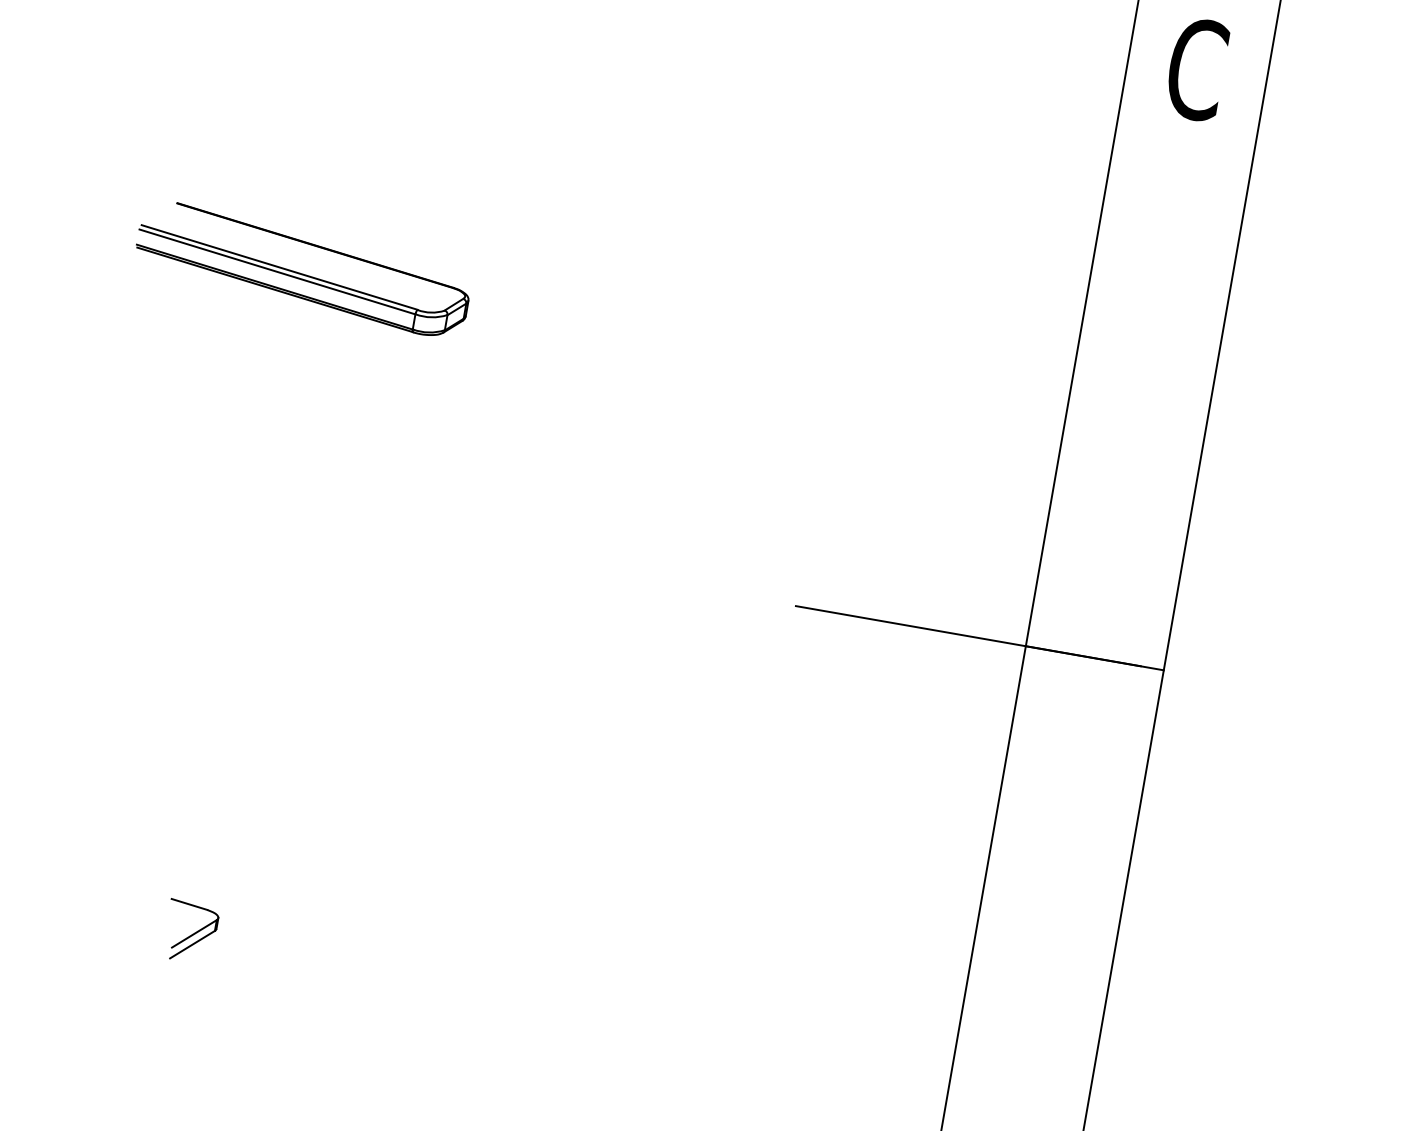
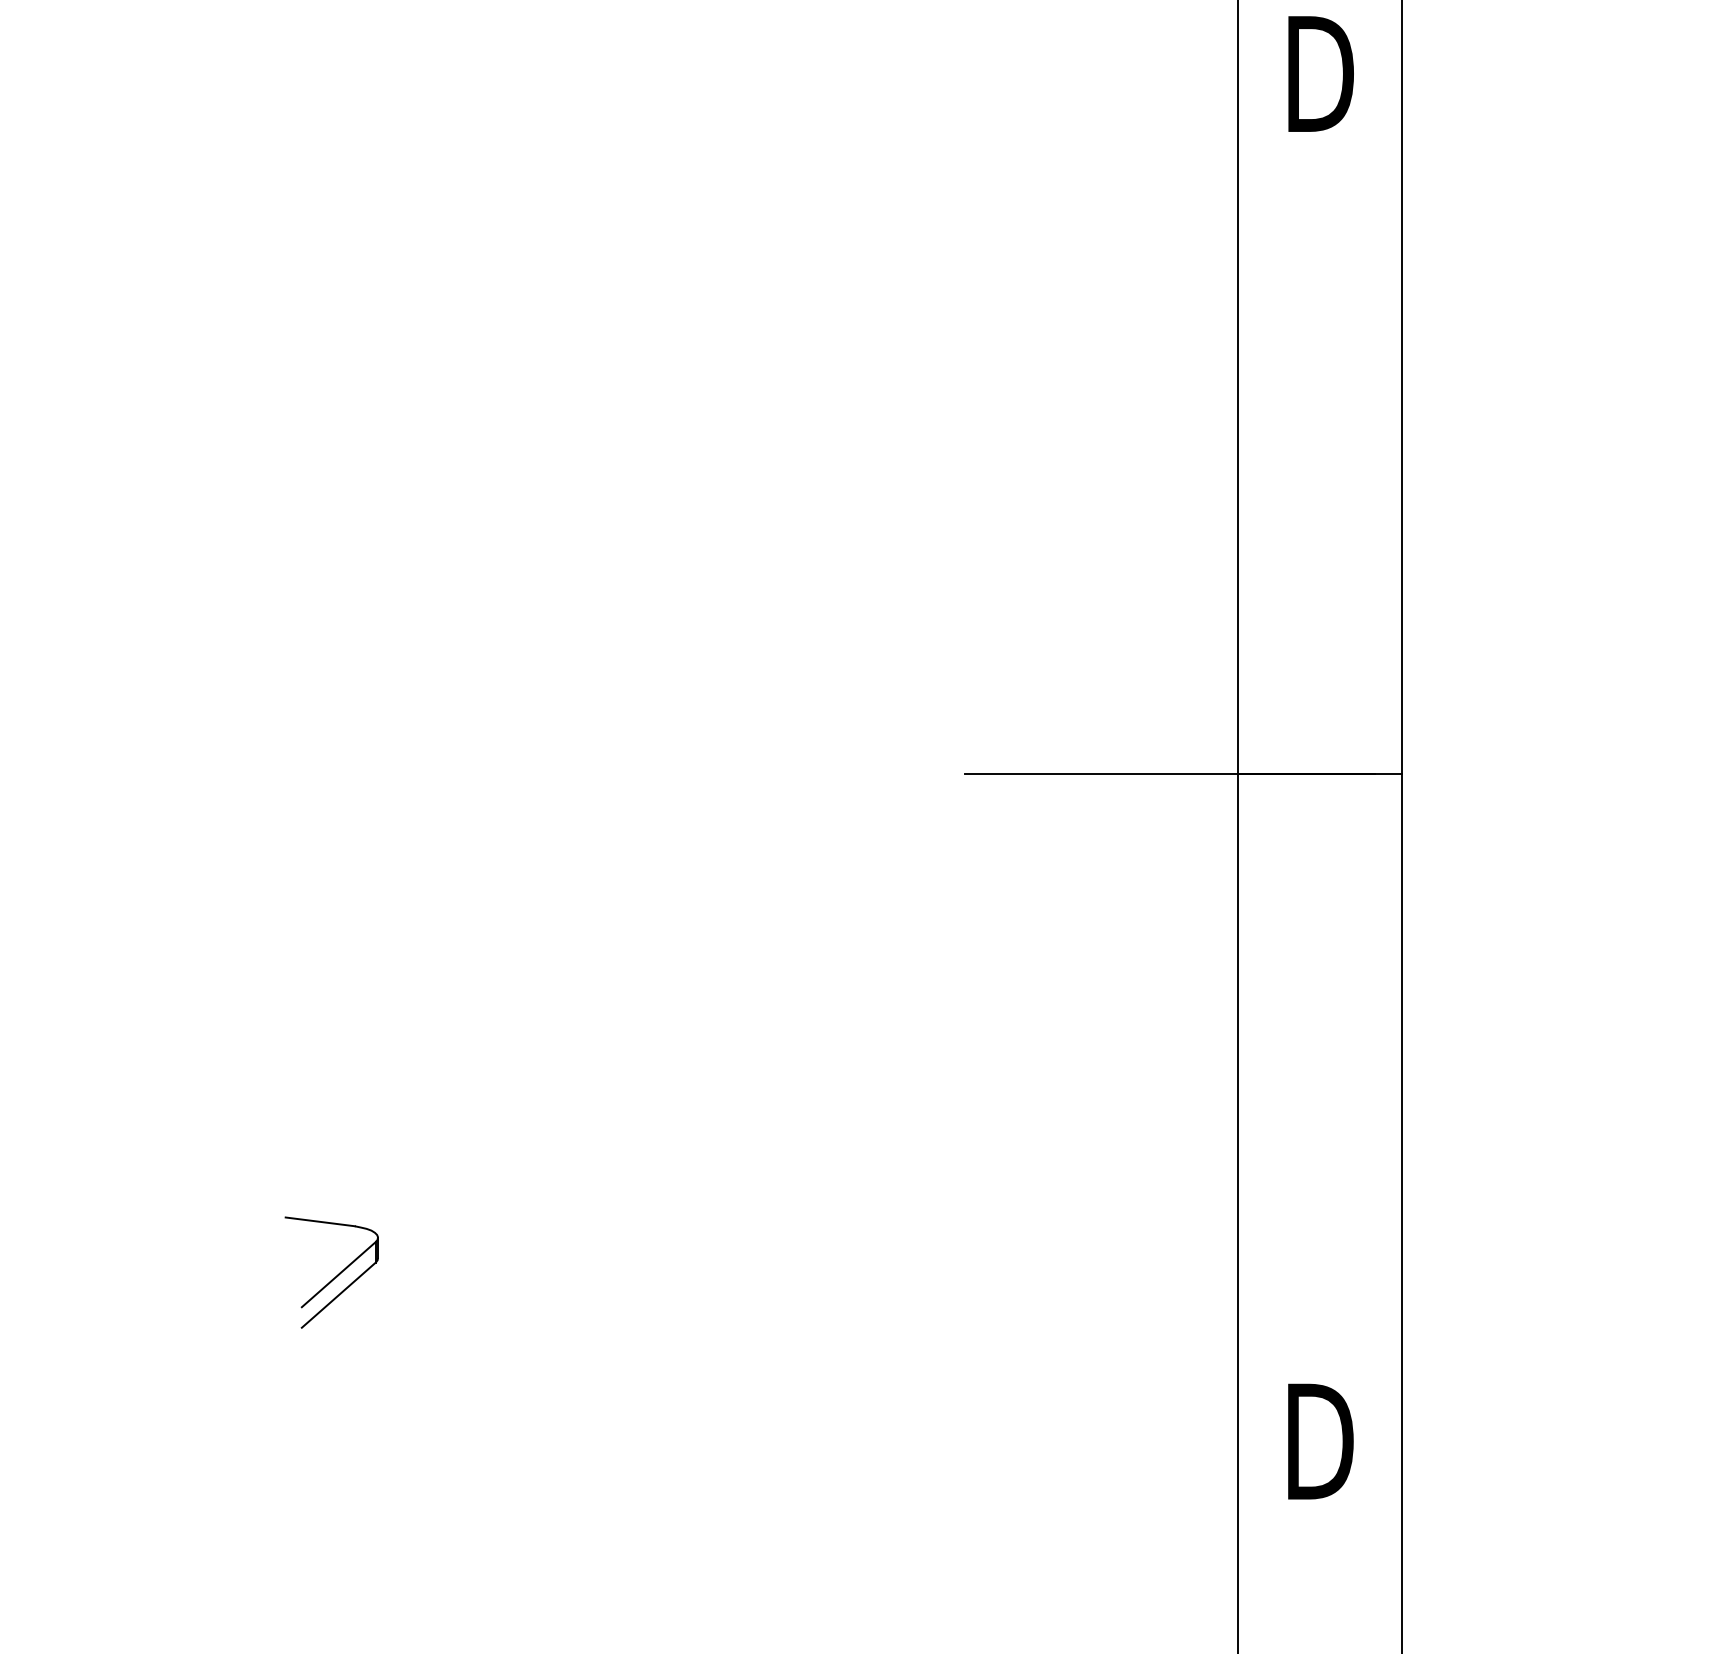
text: (1197, 69) -> (1320, 74), C -> D
part: (302, 268) -> (327, 484), removed
part: (190, 931) -> (331, 1272), size x1.6

